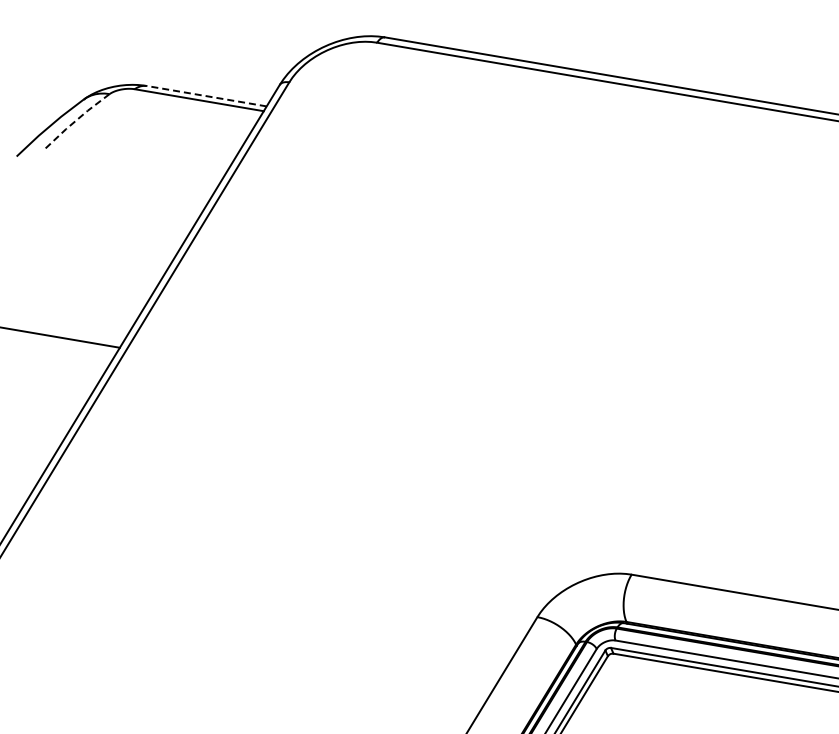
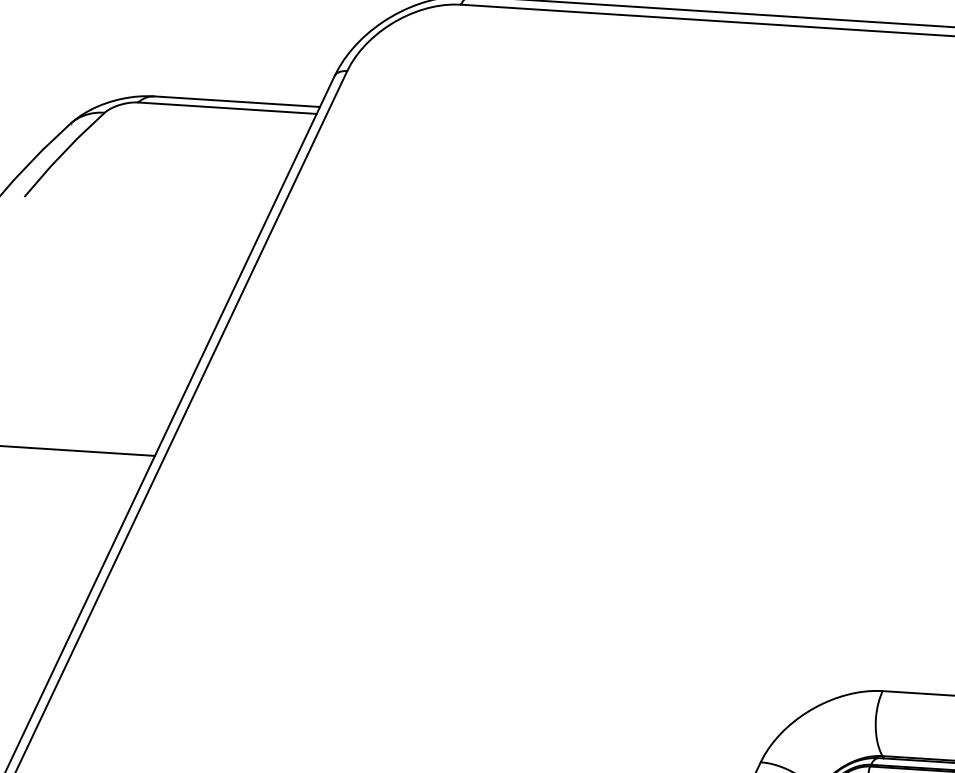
line: (206, 96) -> (236, 102), dashed -> solid
line: (75, 120) -> (62, 153), dashed -> solid

